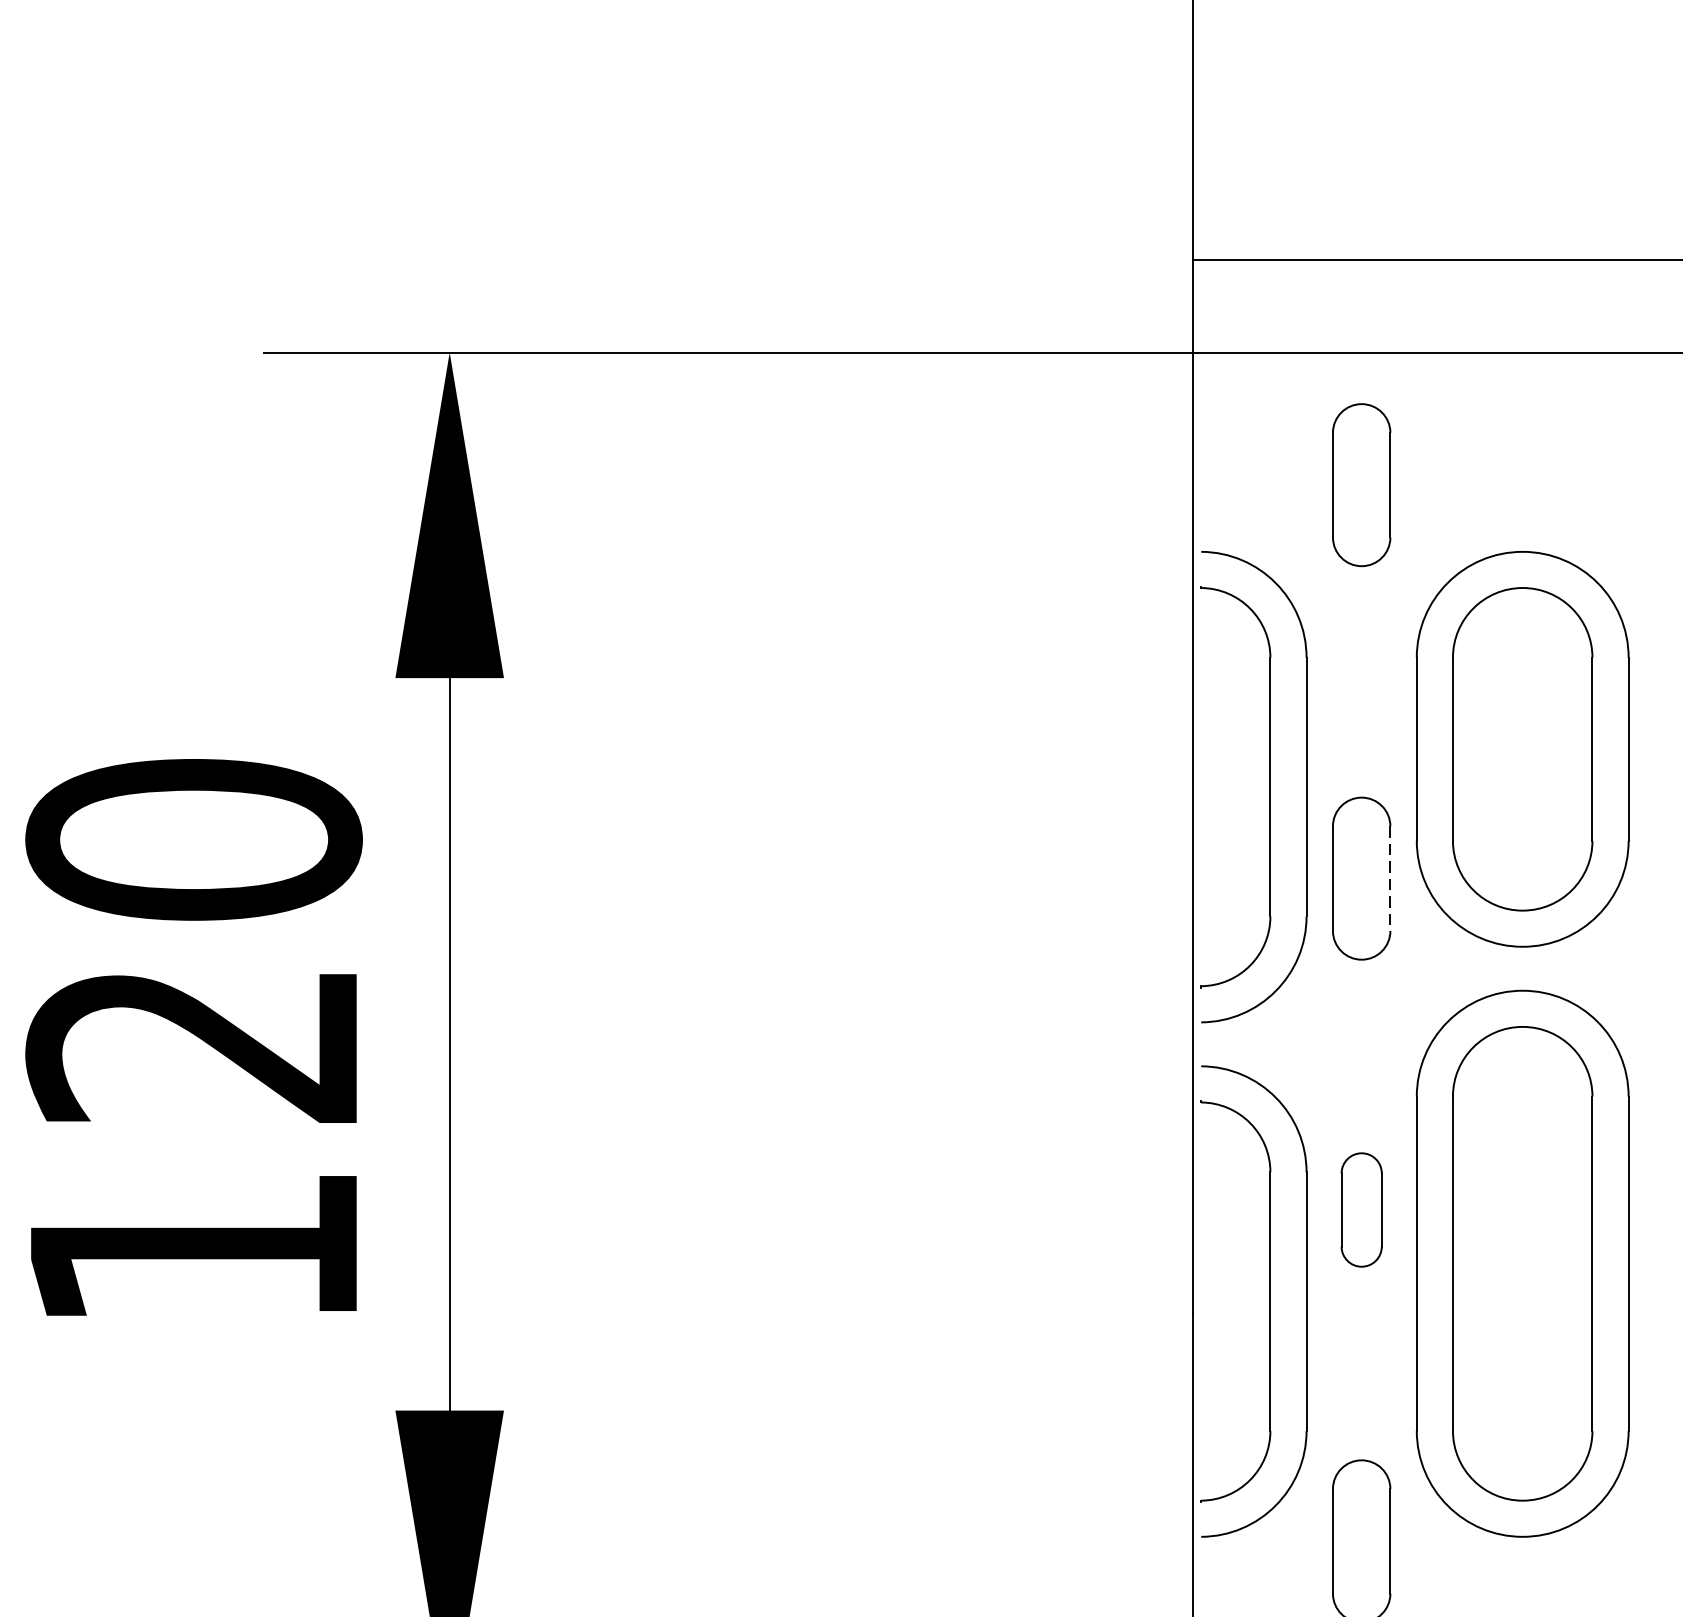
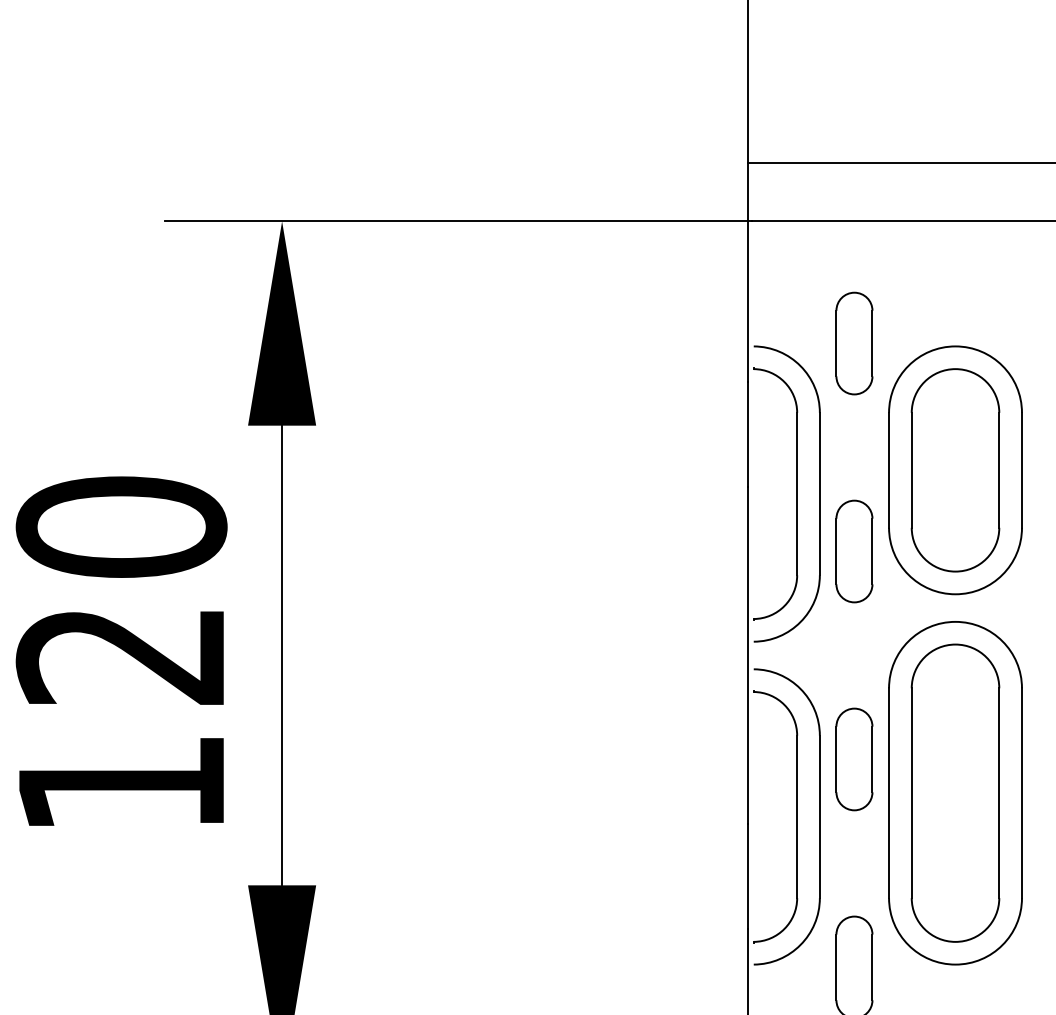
part: (1361, 485) -> (854, 343), moved
line: (1390, 878) -> (872, 551), dashed -> solid
part: (1361, 1210) -> (854, 759), size x1.43

